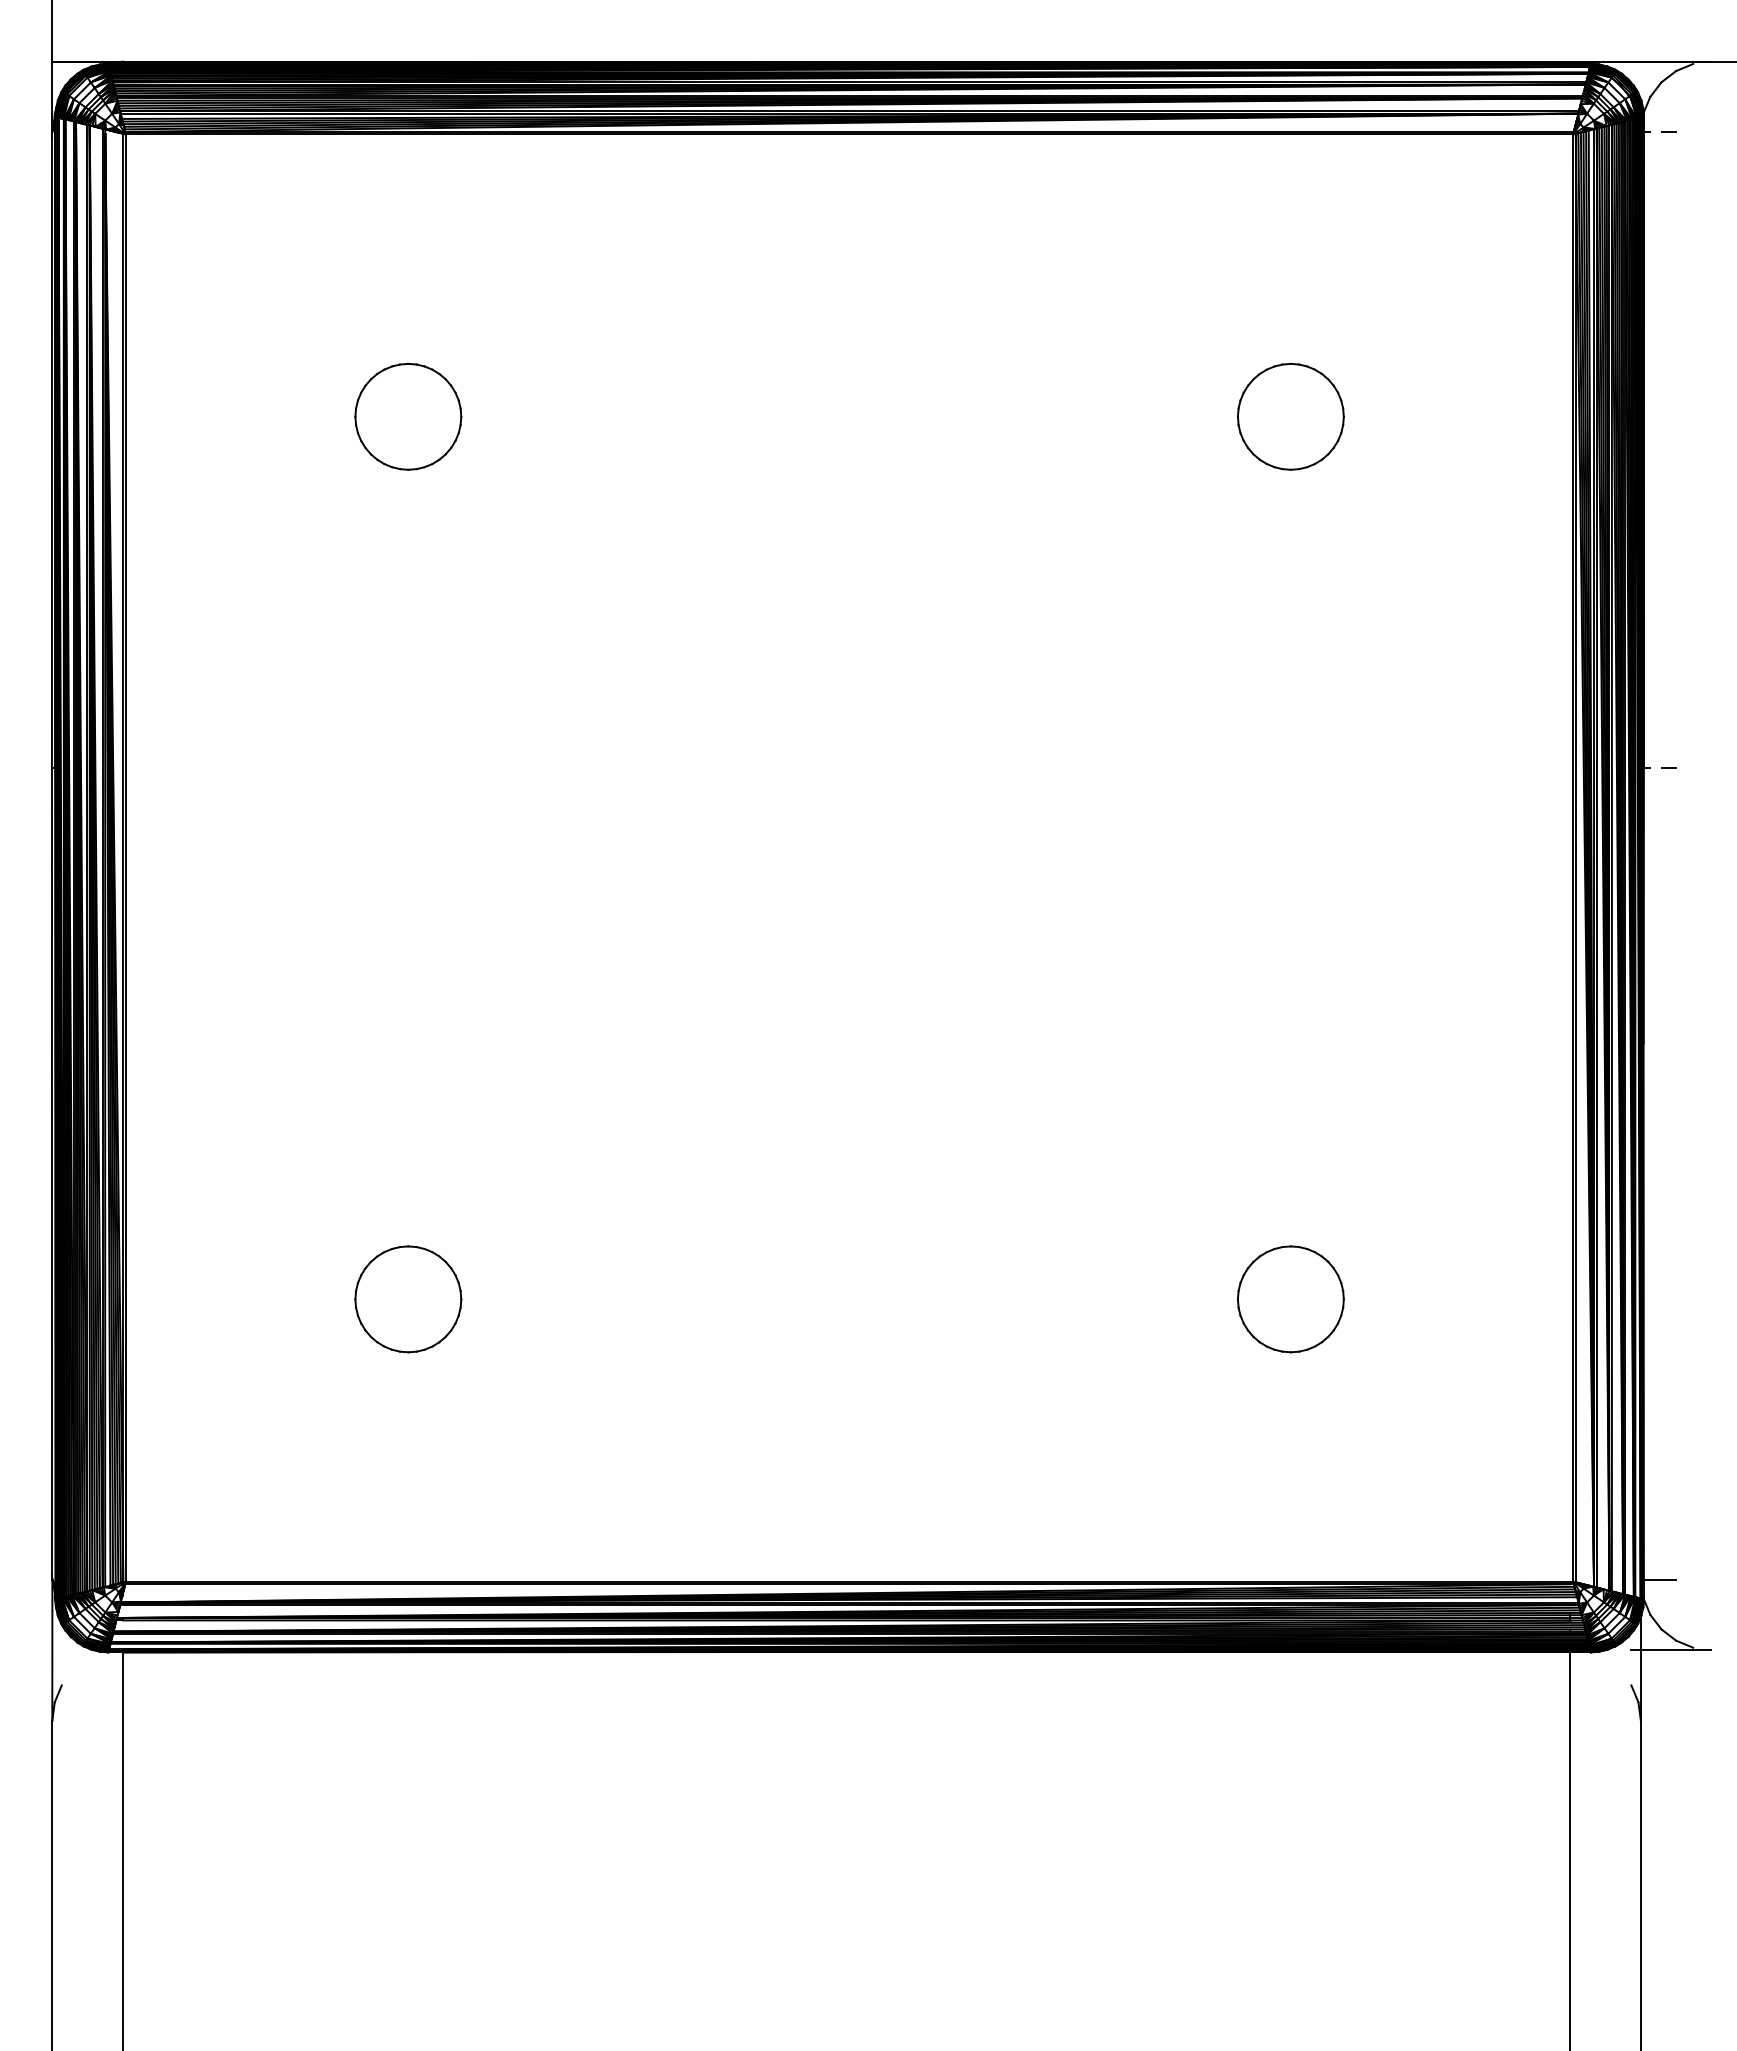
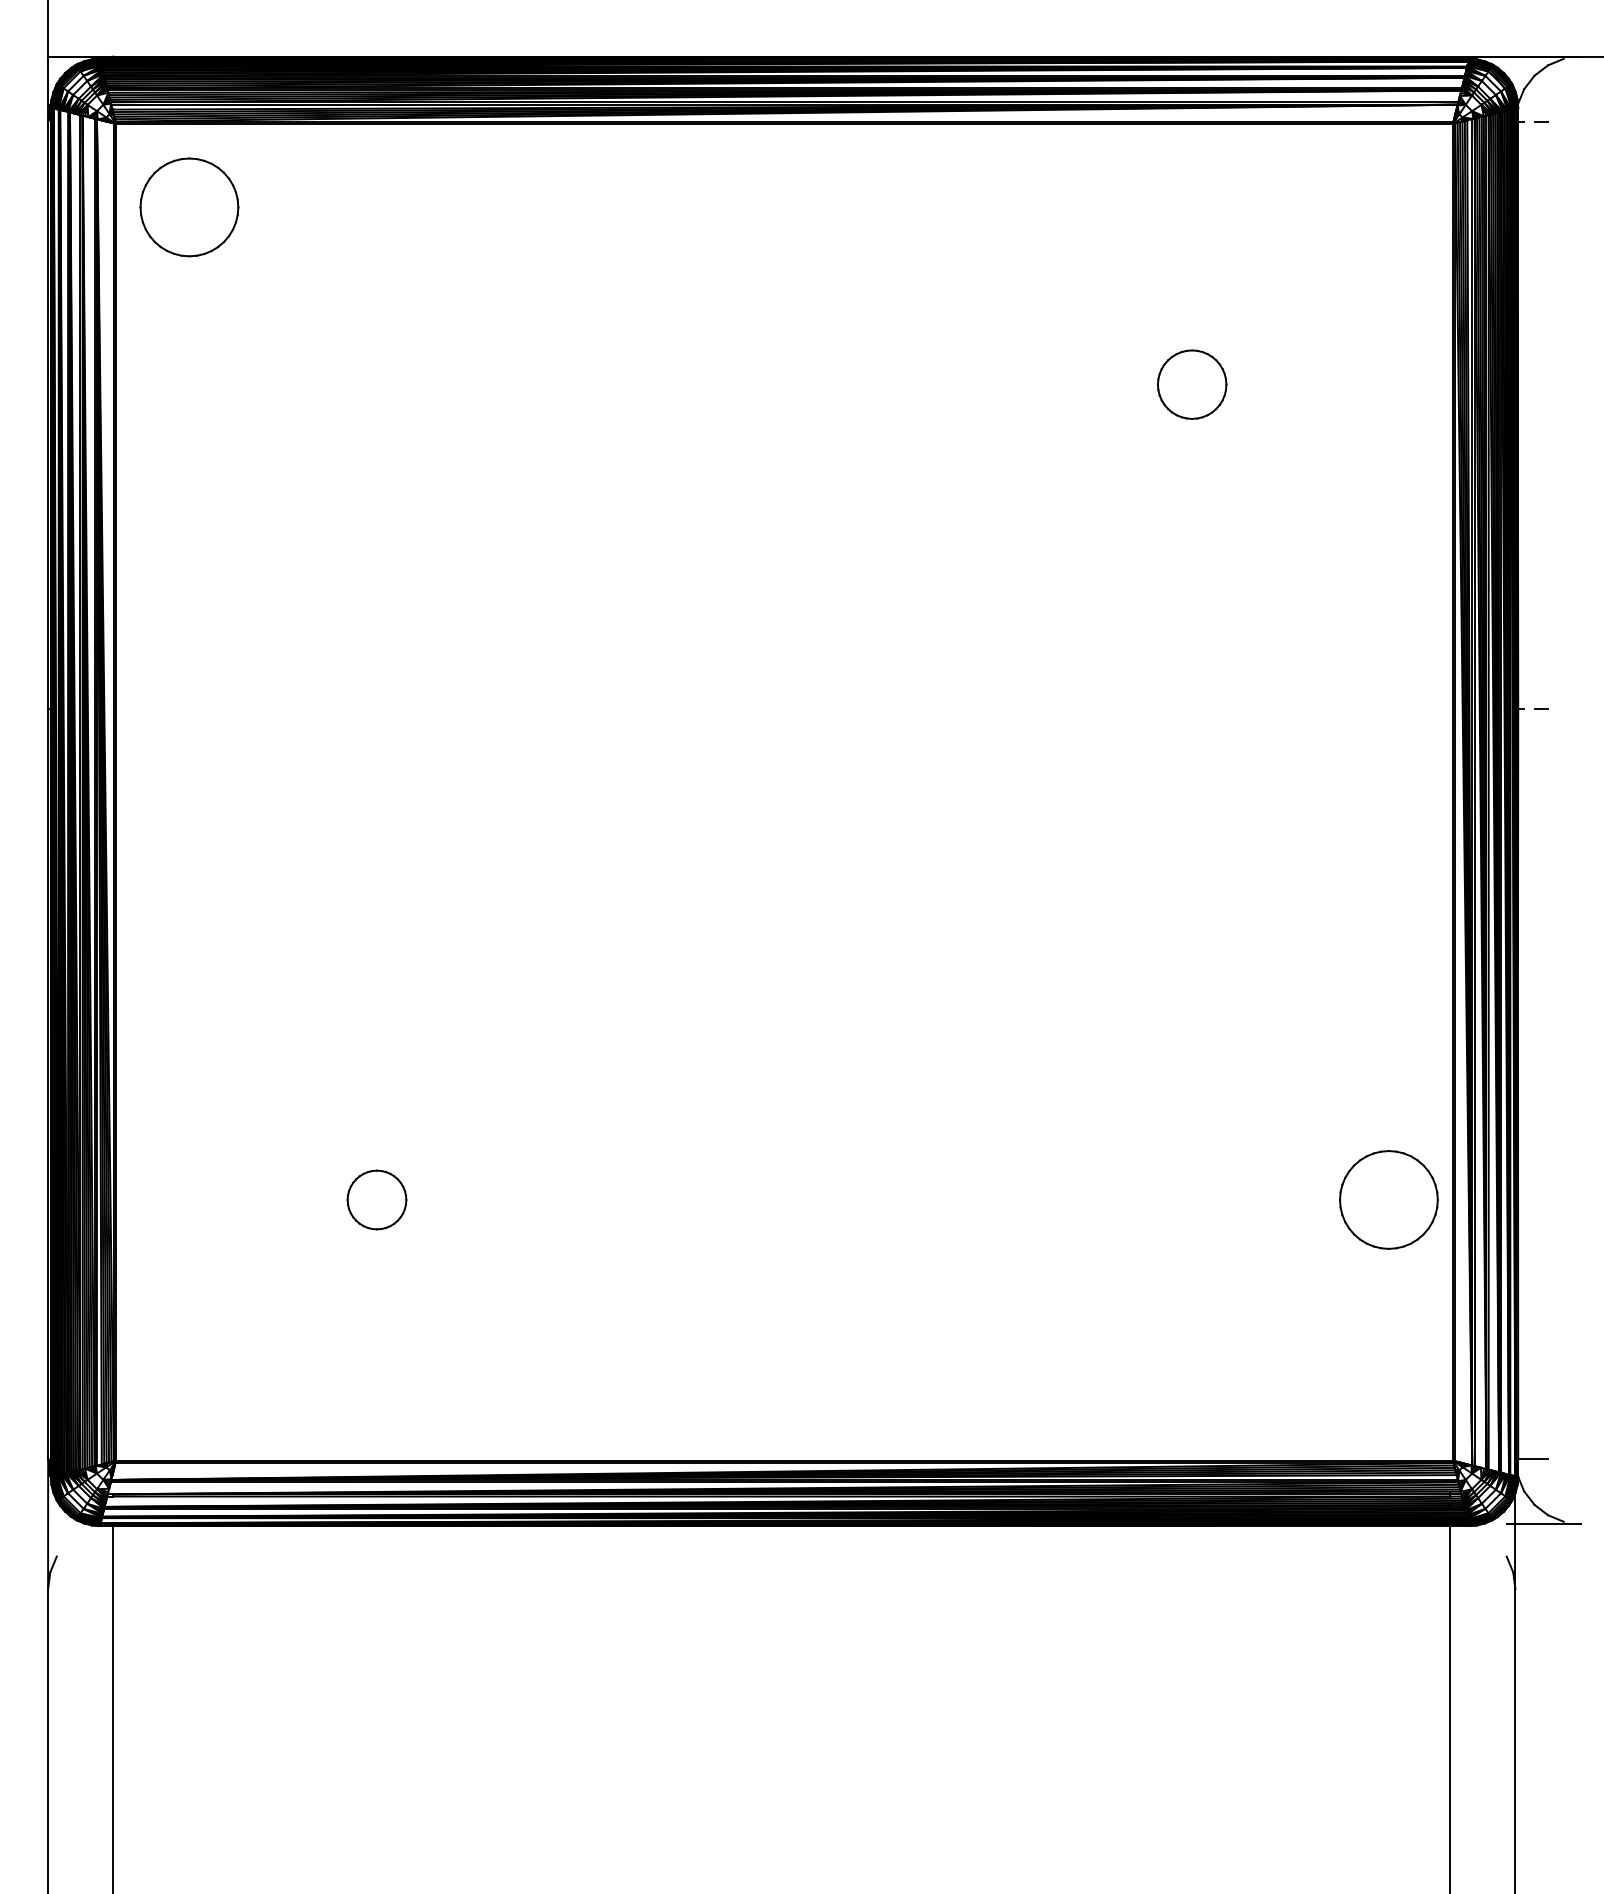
part: (408, 416) -> (189, 207), moved
part: (1290, 416) -> (1191, 384), size x0.7
part: (408, 1299) -> (377, 1200), size x0.6
part: (1290, 1299) -> (1388, 1200), moved

